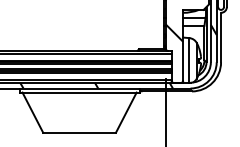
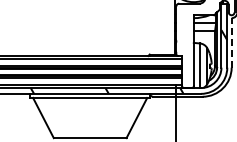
hatch: (174, 32) -> (185, 37), removed
line: (221, 37) -> (232, 42), solid -> dashed

